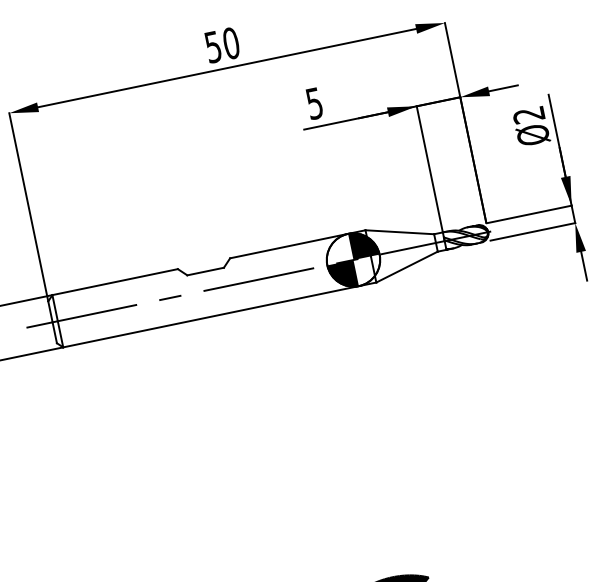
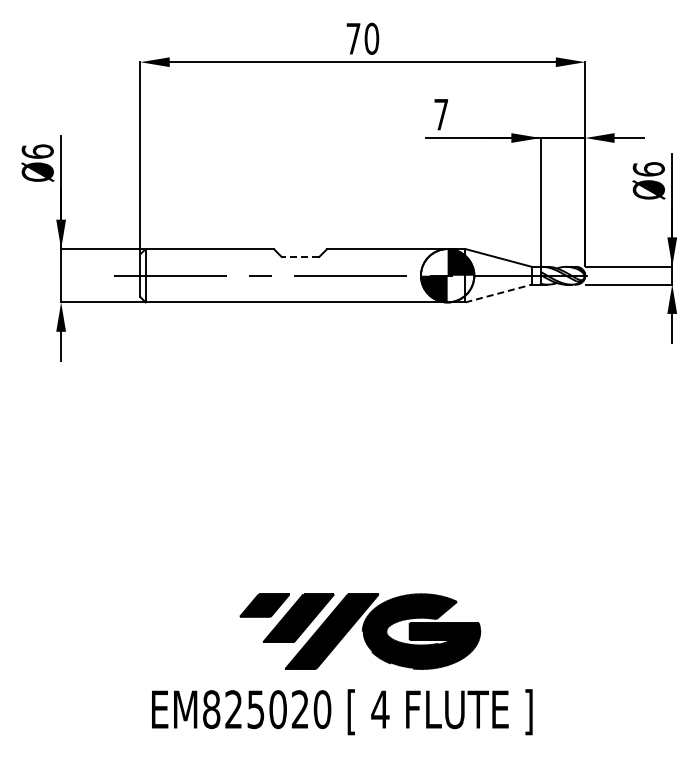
text: (213, 46) -> (353, 38), 50 -> 70
text: (314, 103) -> (441, 114), 5 -> 7
text: (528, 115) -> (648, 169), Ø2 -> Ø6
line: (407, 266) -> (499, 293), solid -> dashed
line: (205, 271) -> (300, 257), solid -> dashed

